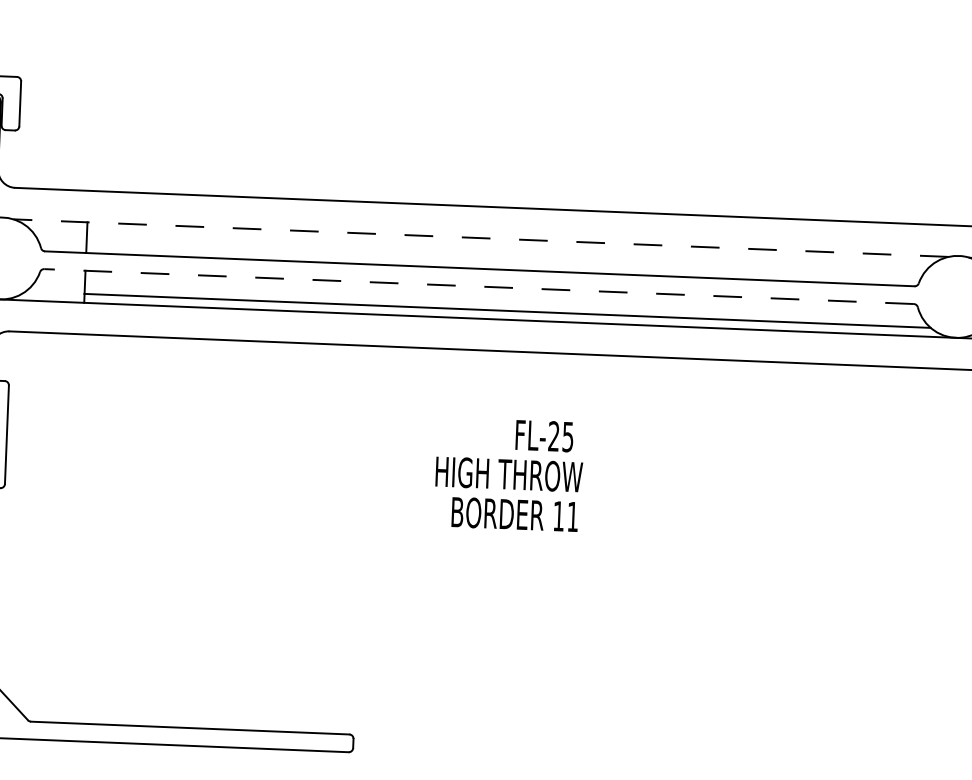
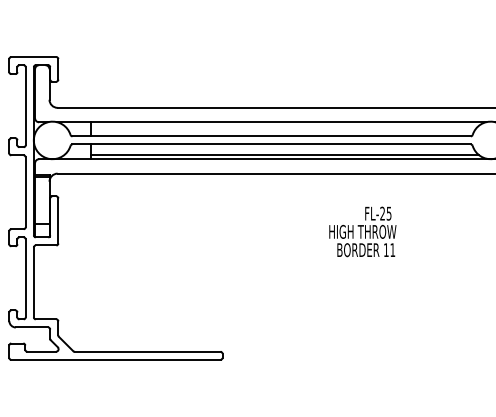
line: (480, 238) -> (271, 122), dashed -> solid
line: (478, 286) -> (271, 144), dashed -> solid
text: (508, 473) -> (362, 231), moved

